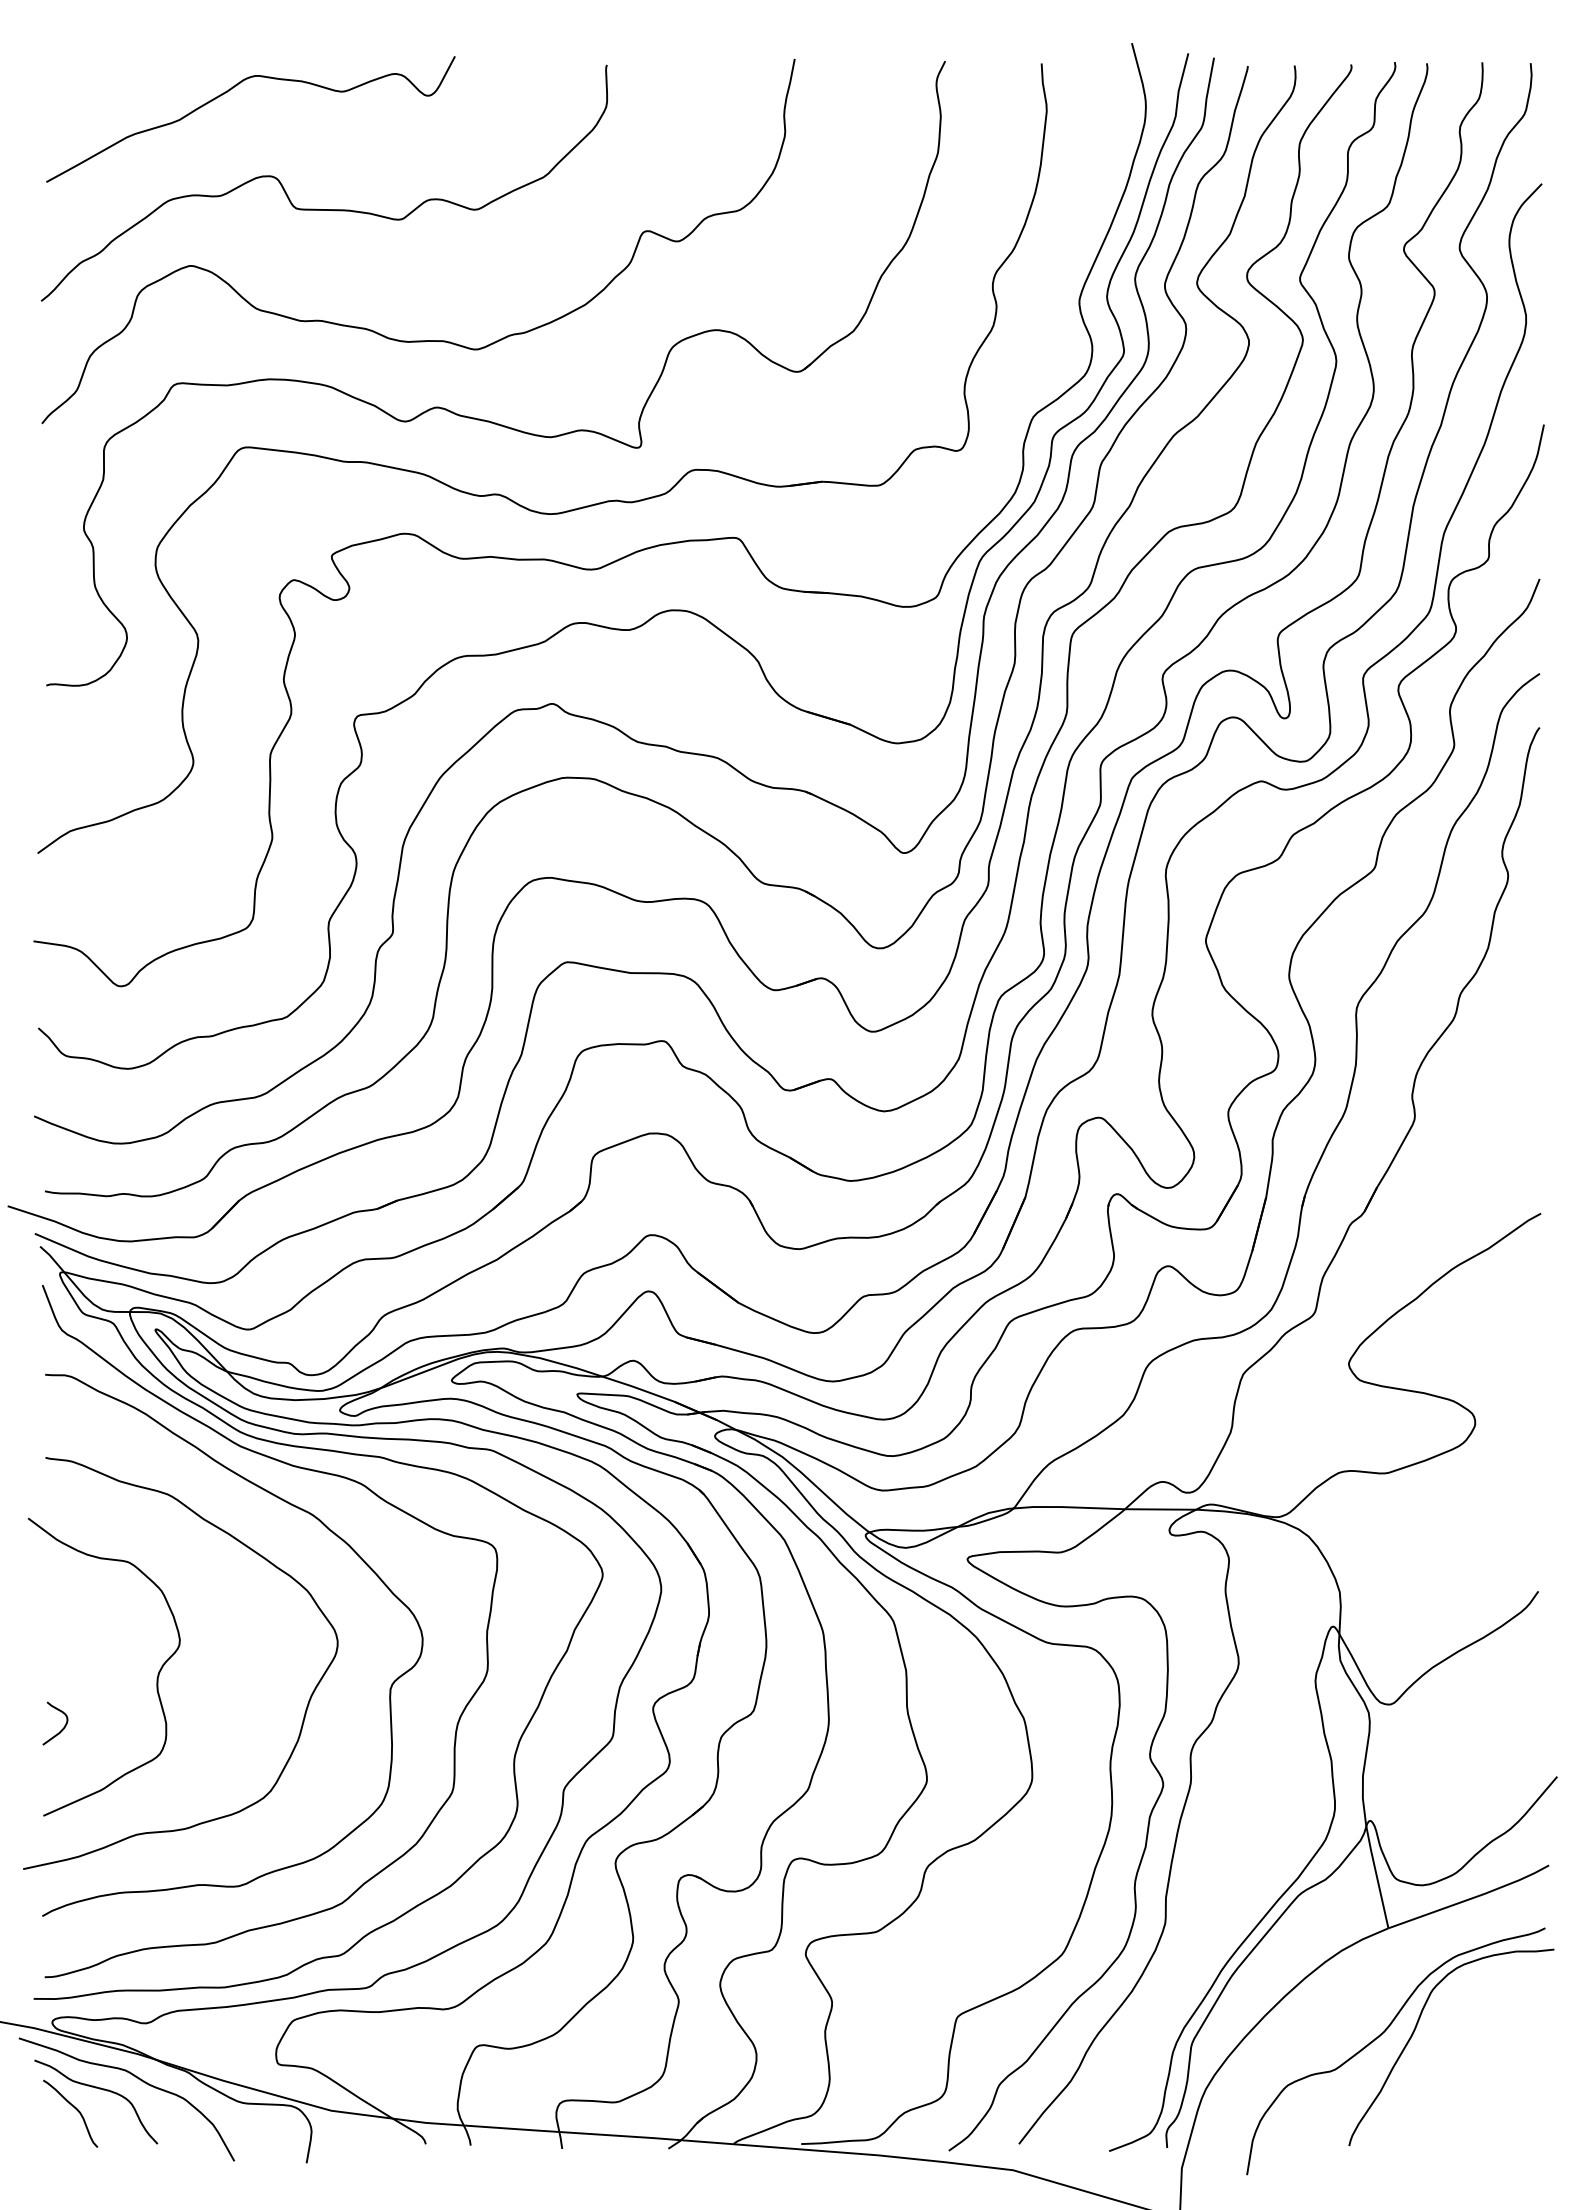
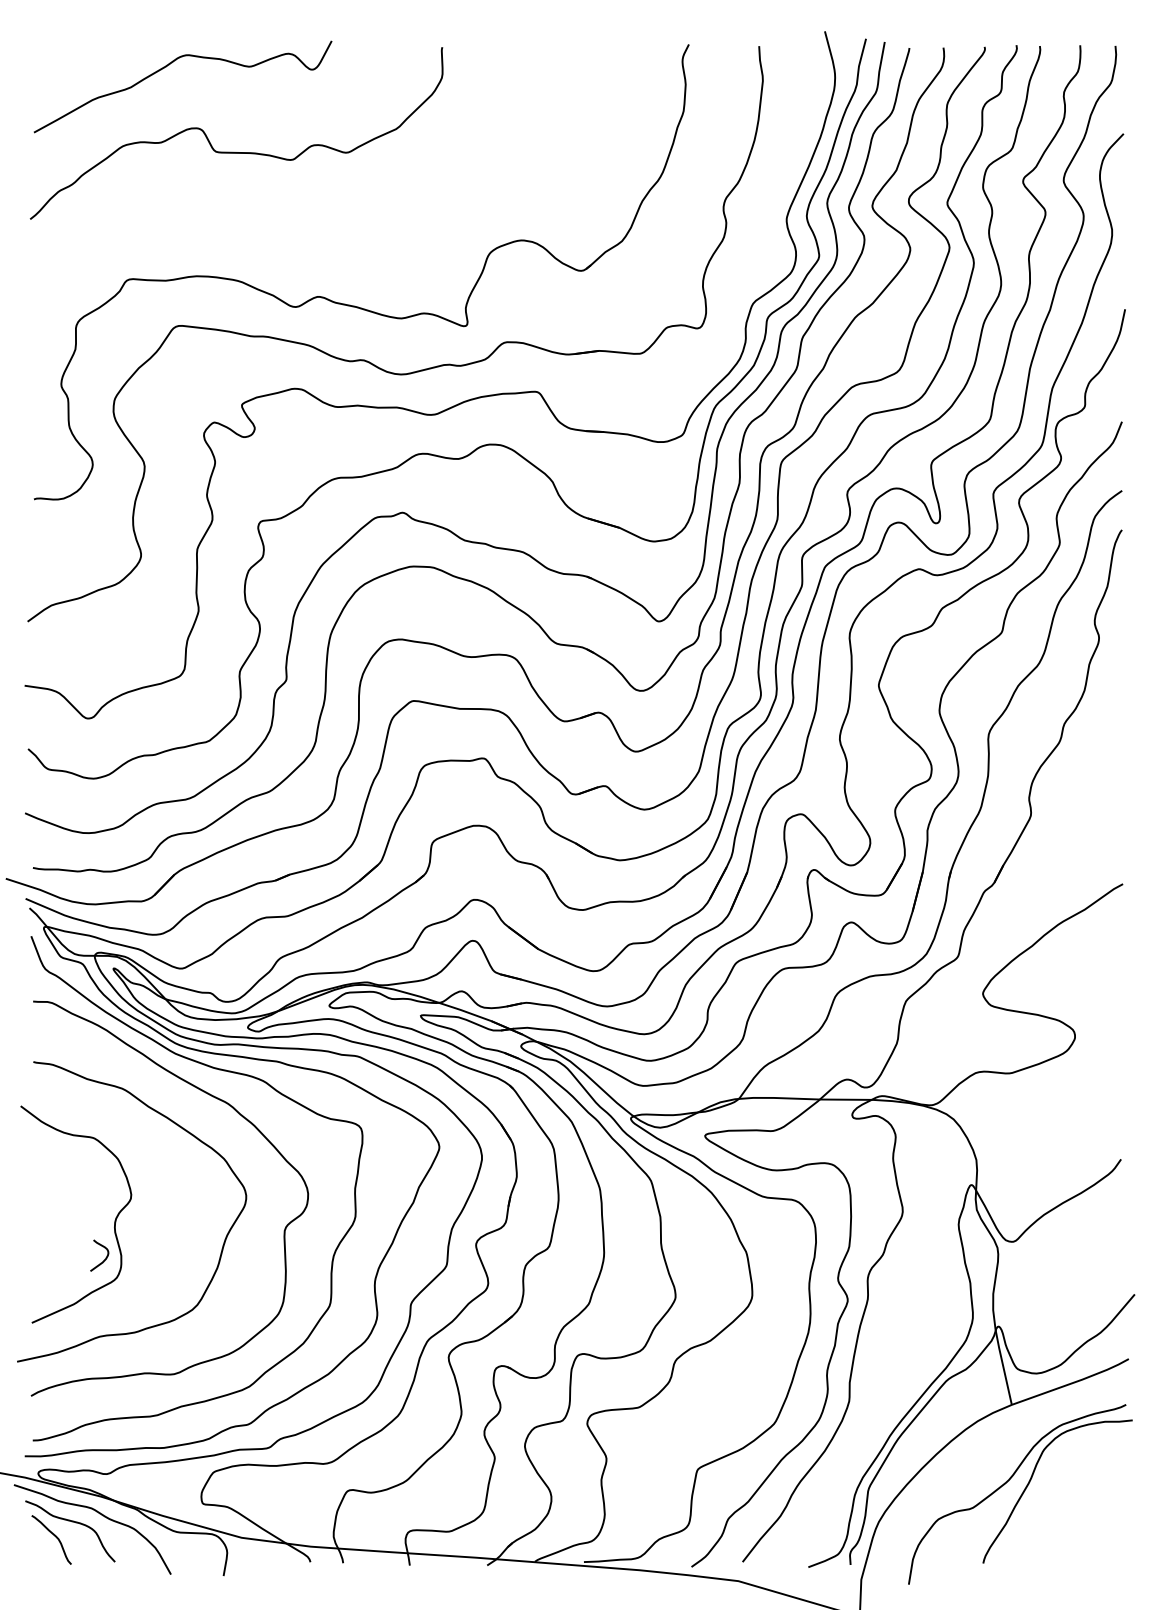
curve: (418, 340) -> (305, 247), removed
curve: (61, 1729) -> (104, 1260), moved

